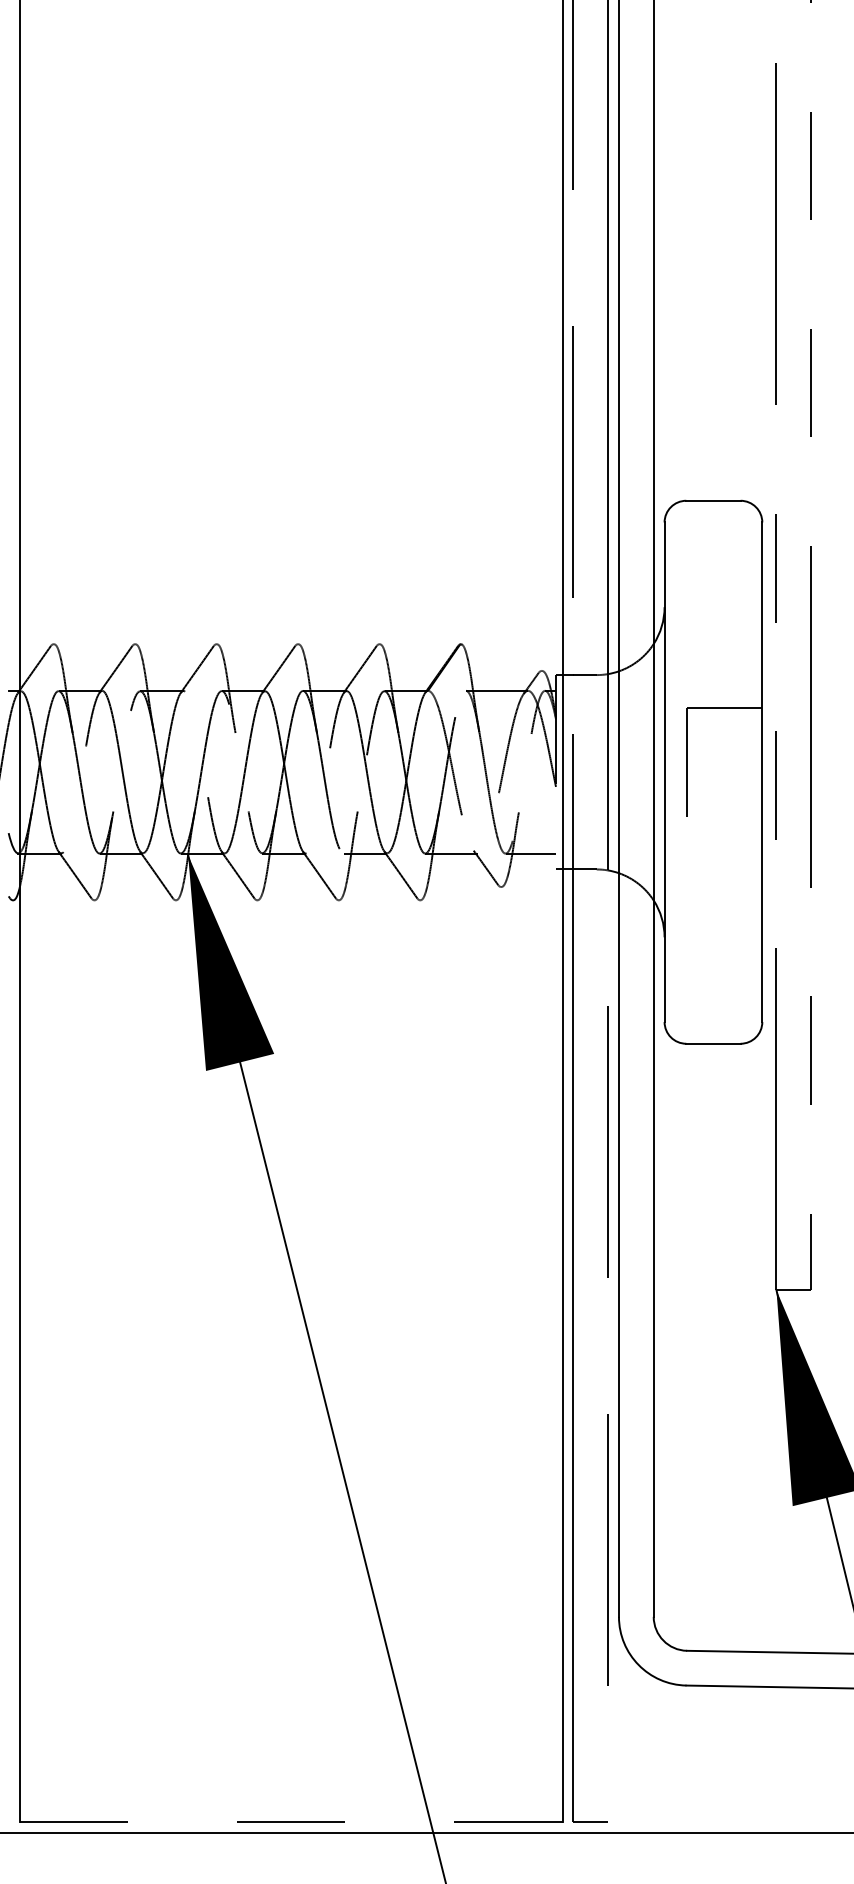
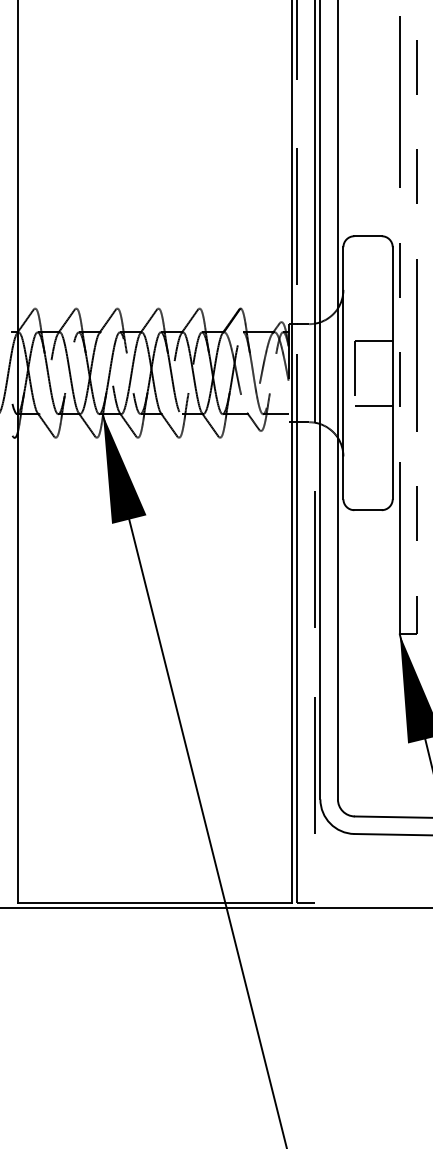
line: (724, 836) -> (373, 405), added
line: (290, 1821) -> (154, 902), dashed -> solid

